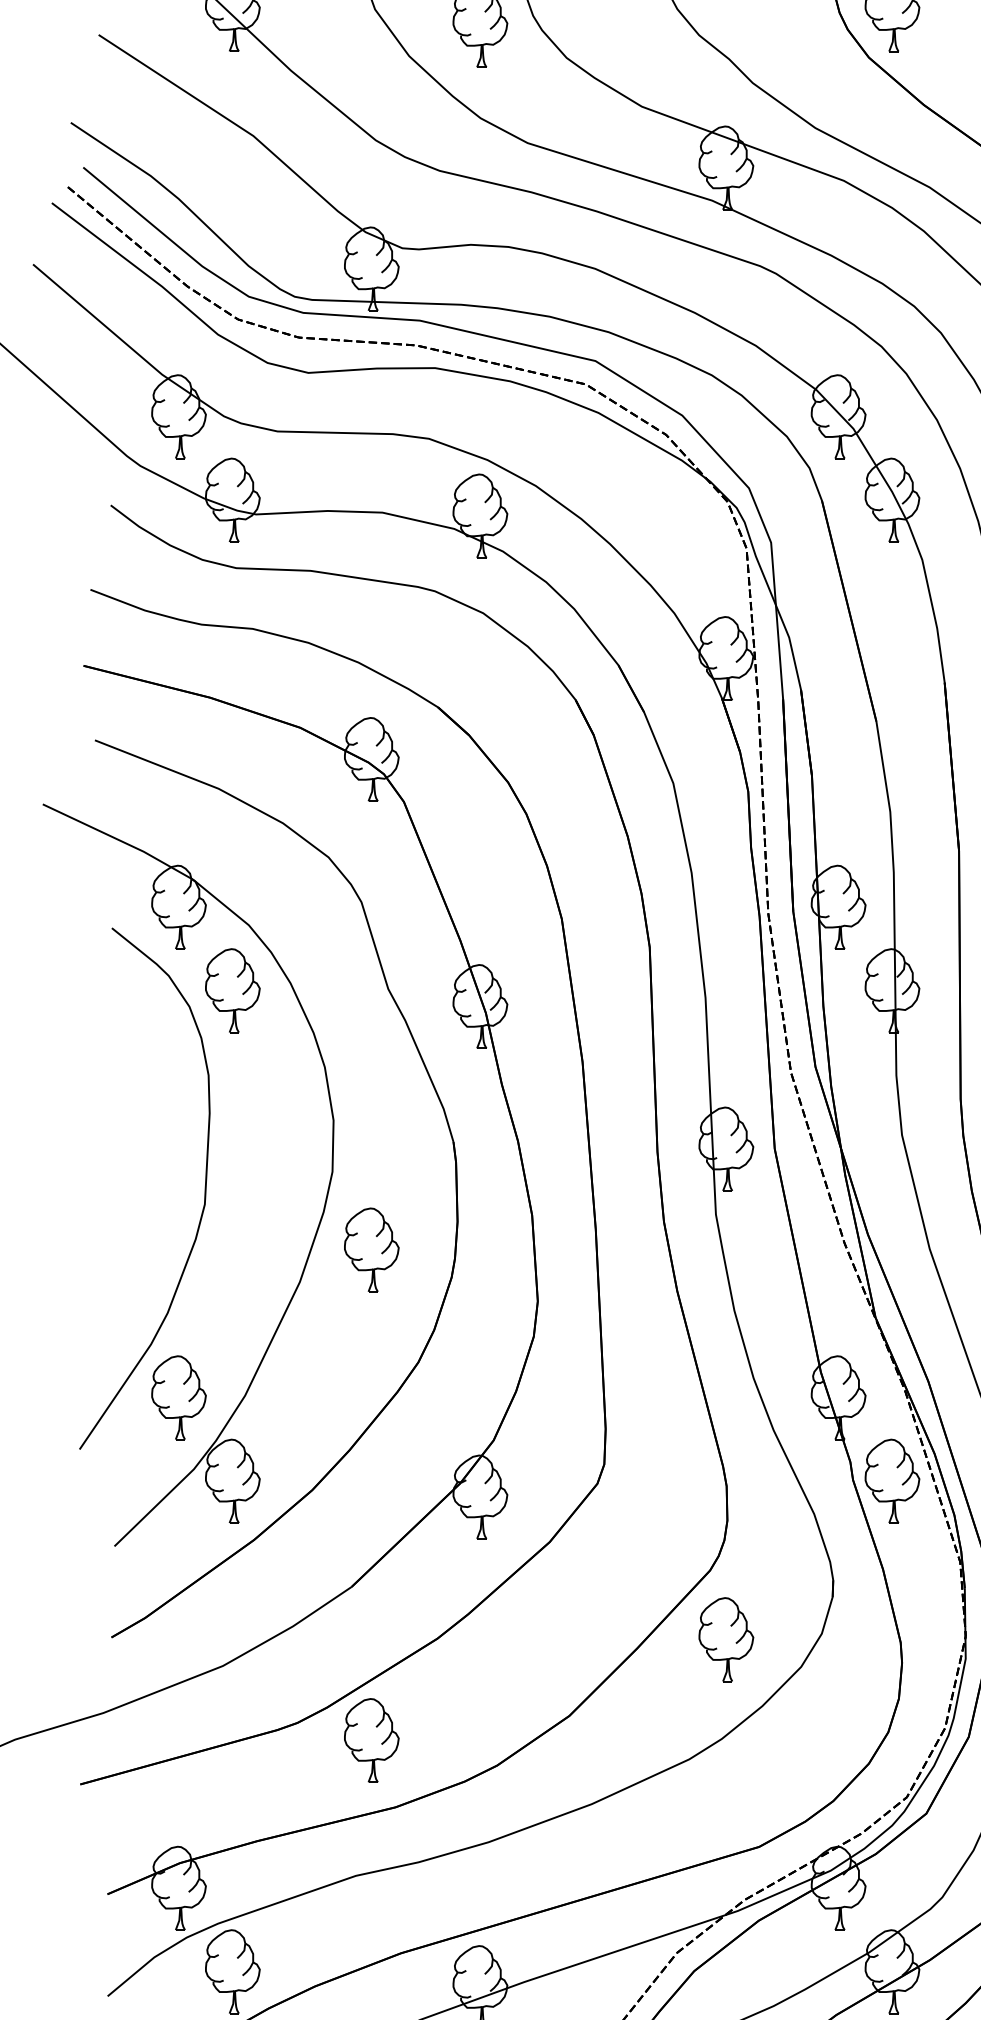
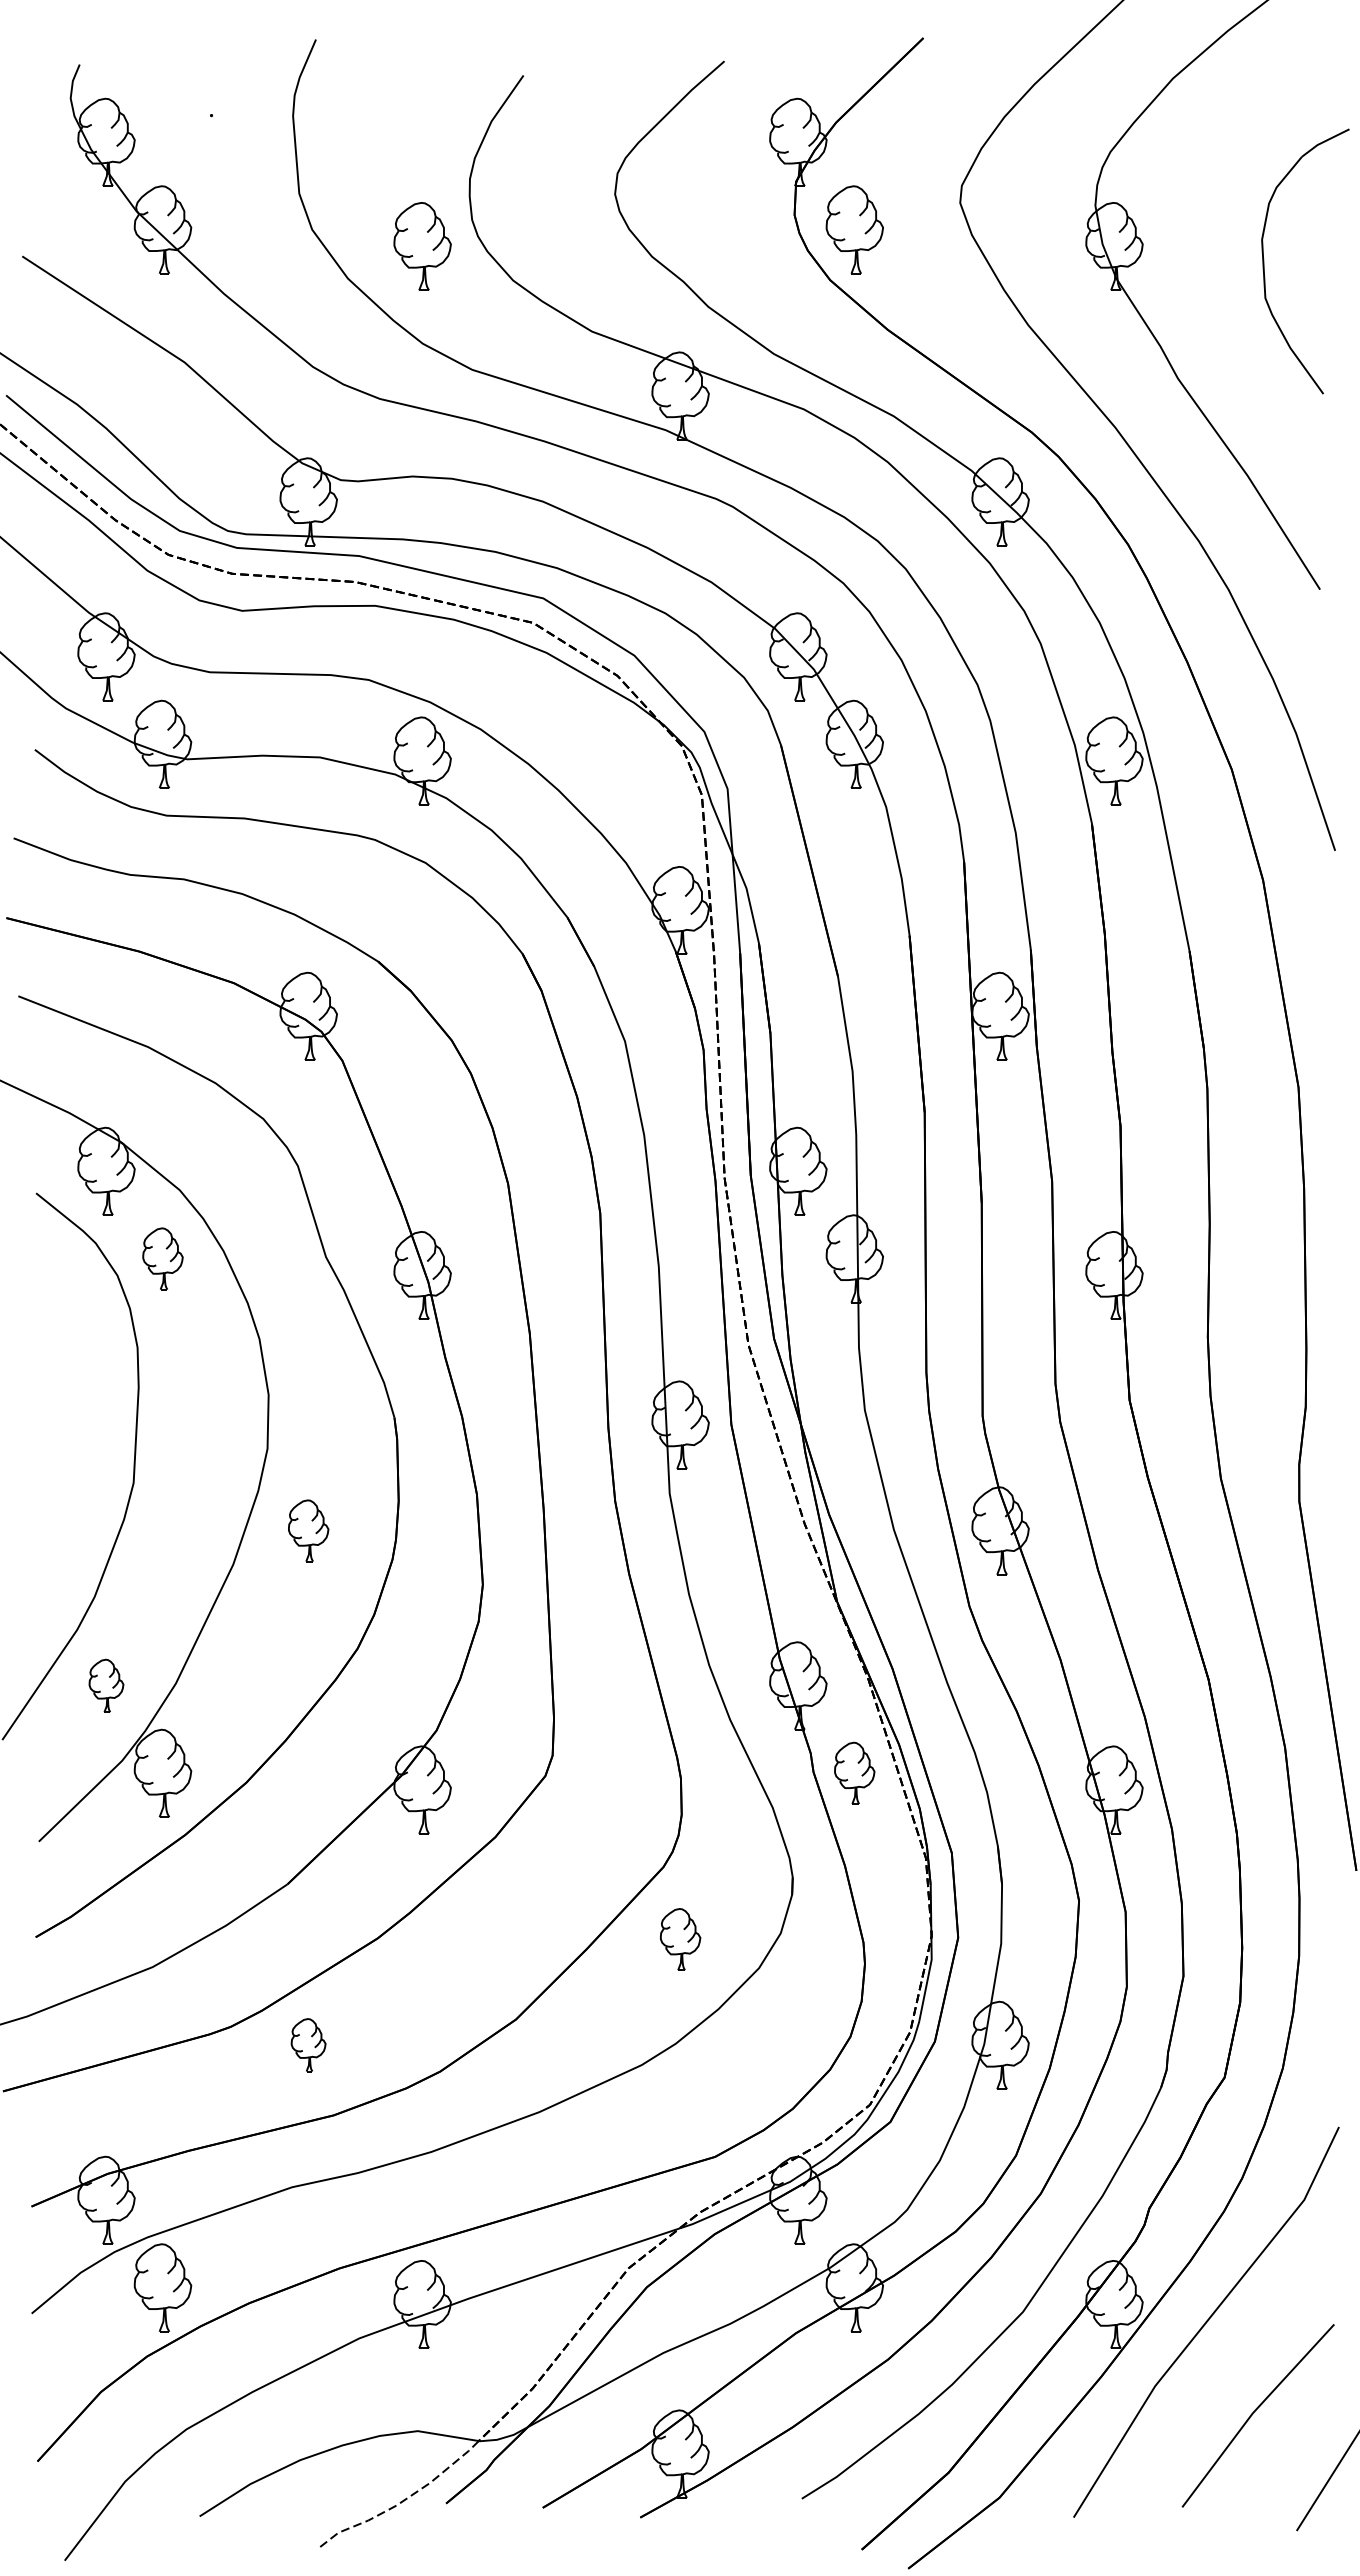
part: (232, 990) -> (162, 1258), size x0.7
part: (371, 1249) -> (308, 1530), size x0.7
part: (178, 1397) -> (106, 1685), size x0.6
part: (892, 1480) -> (854, 1772), size x0.7
part: (726, 1639) -> (680, 1939), size x0.7
part: (371, 1739) -> (308, 2044), size x0.6

